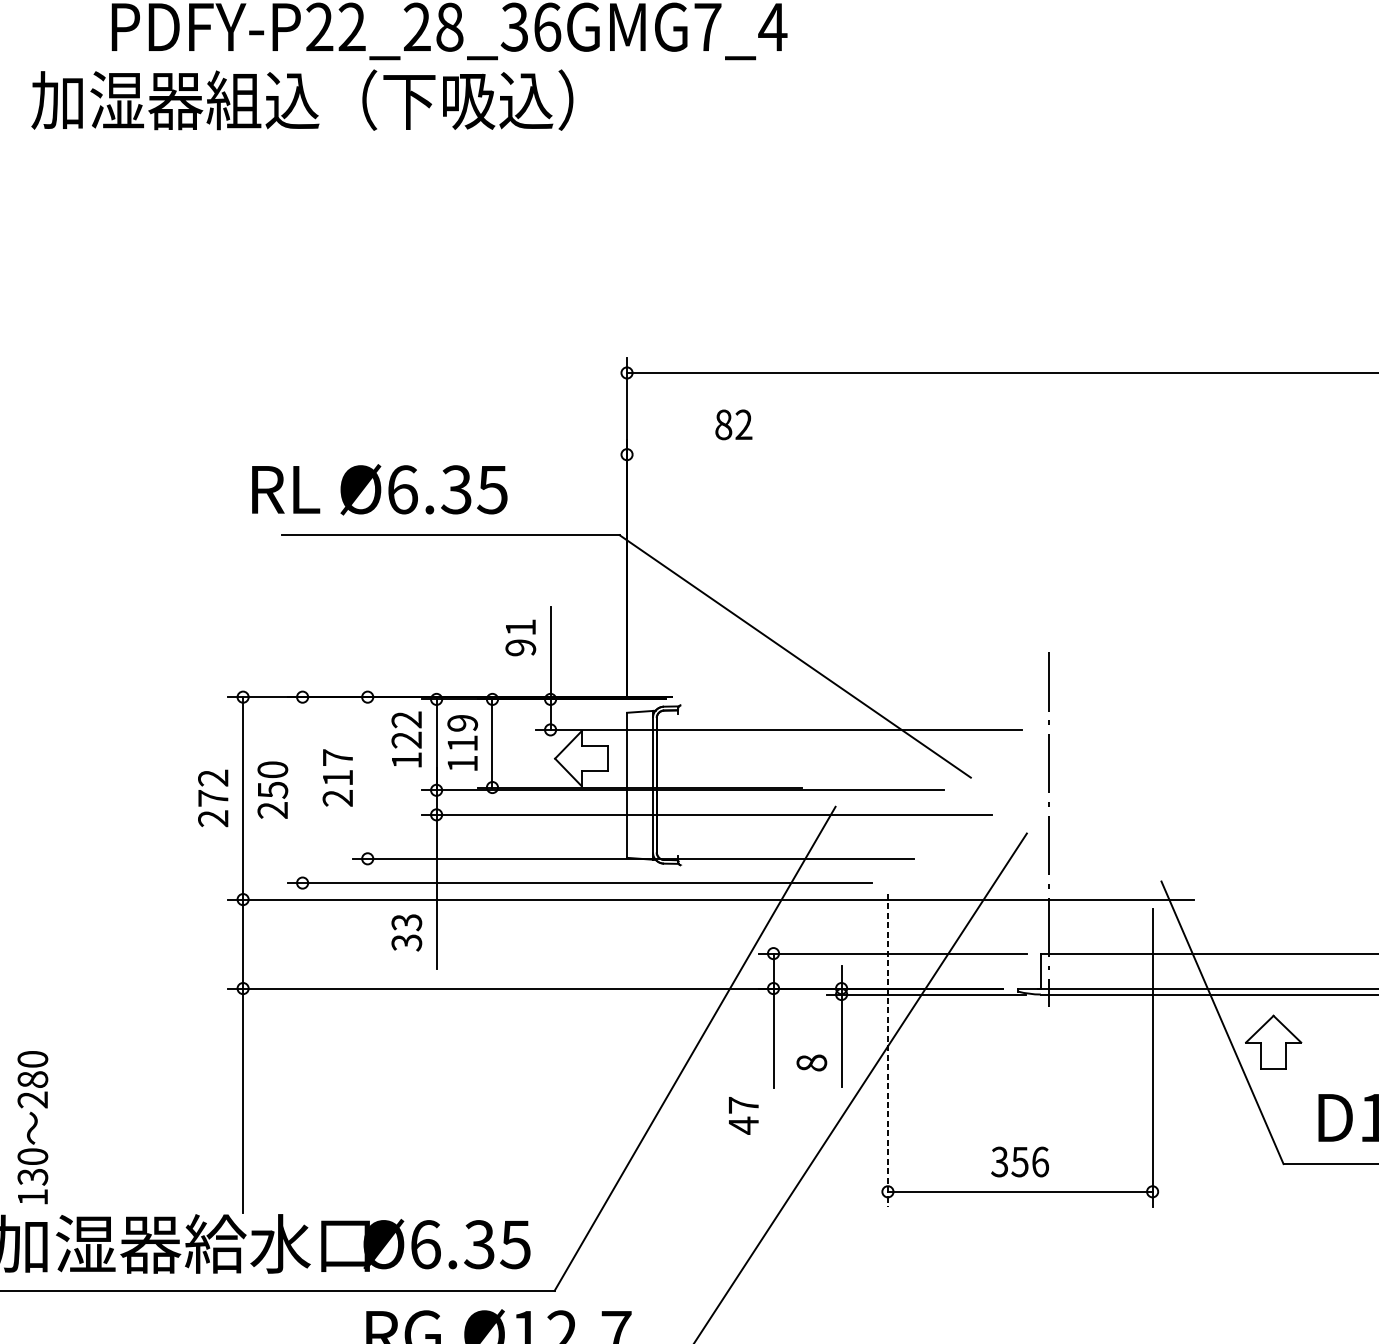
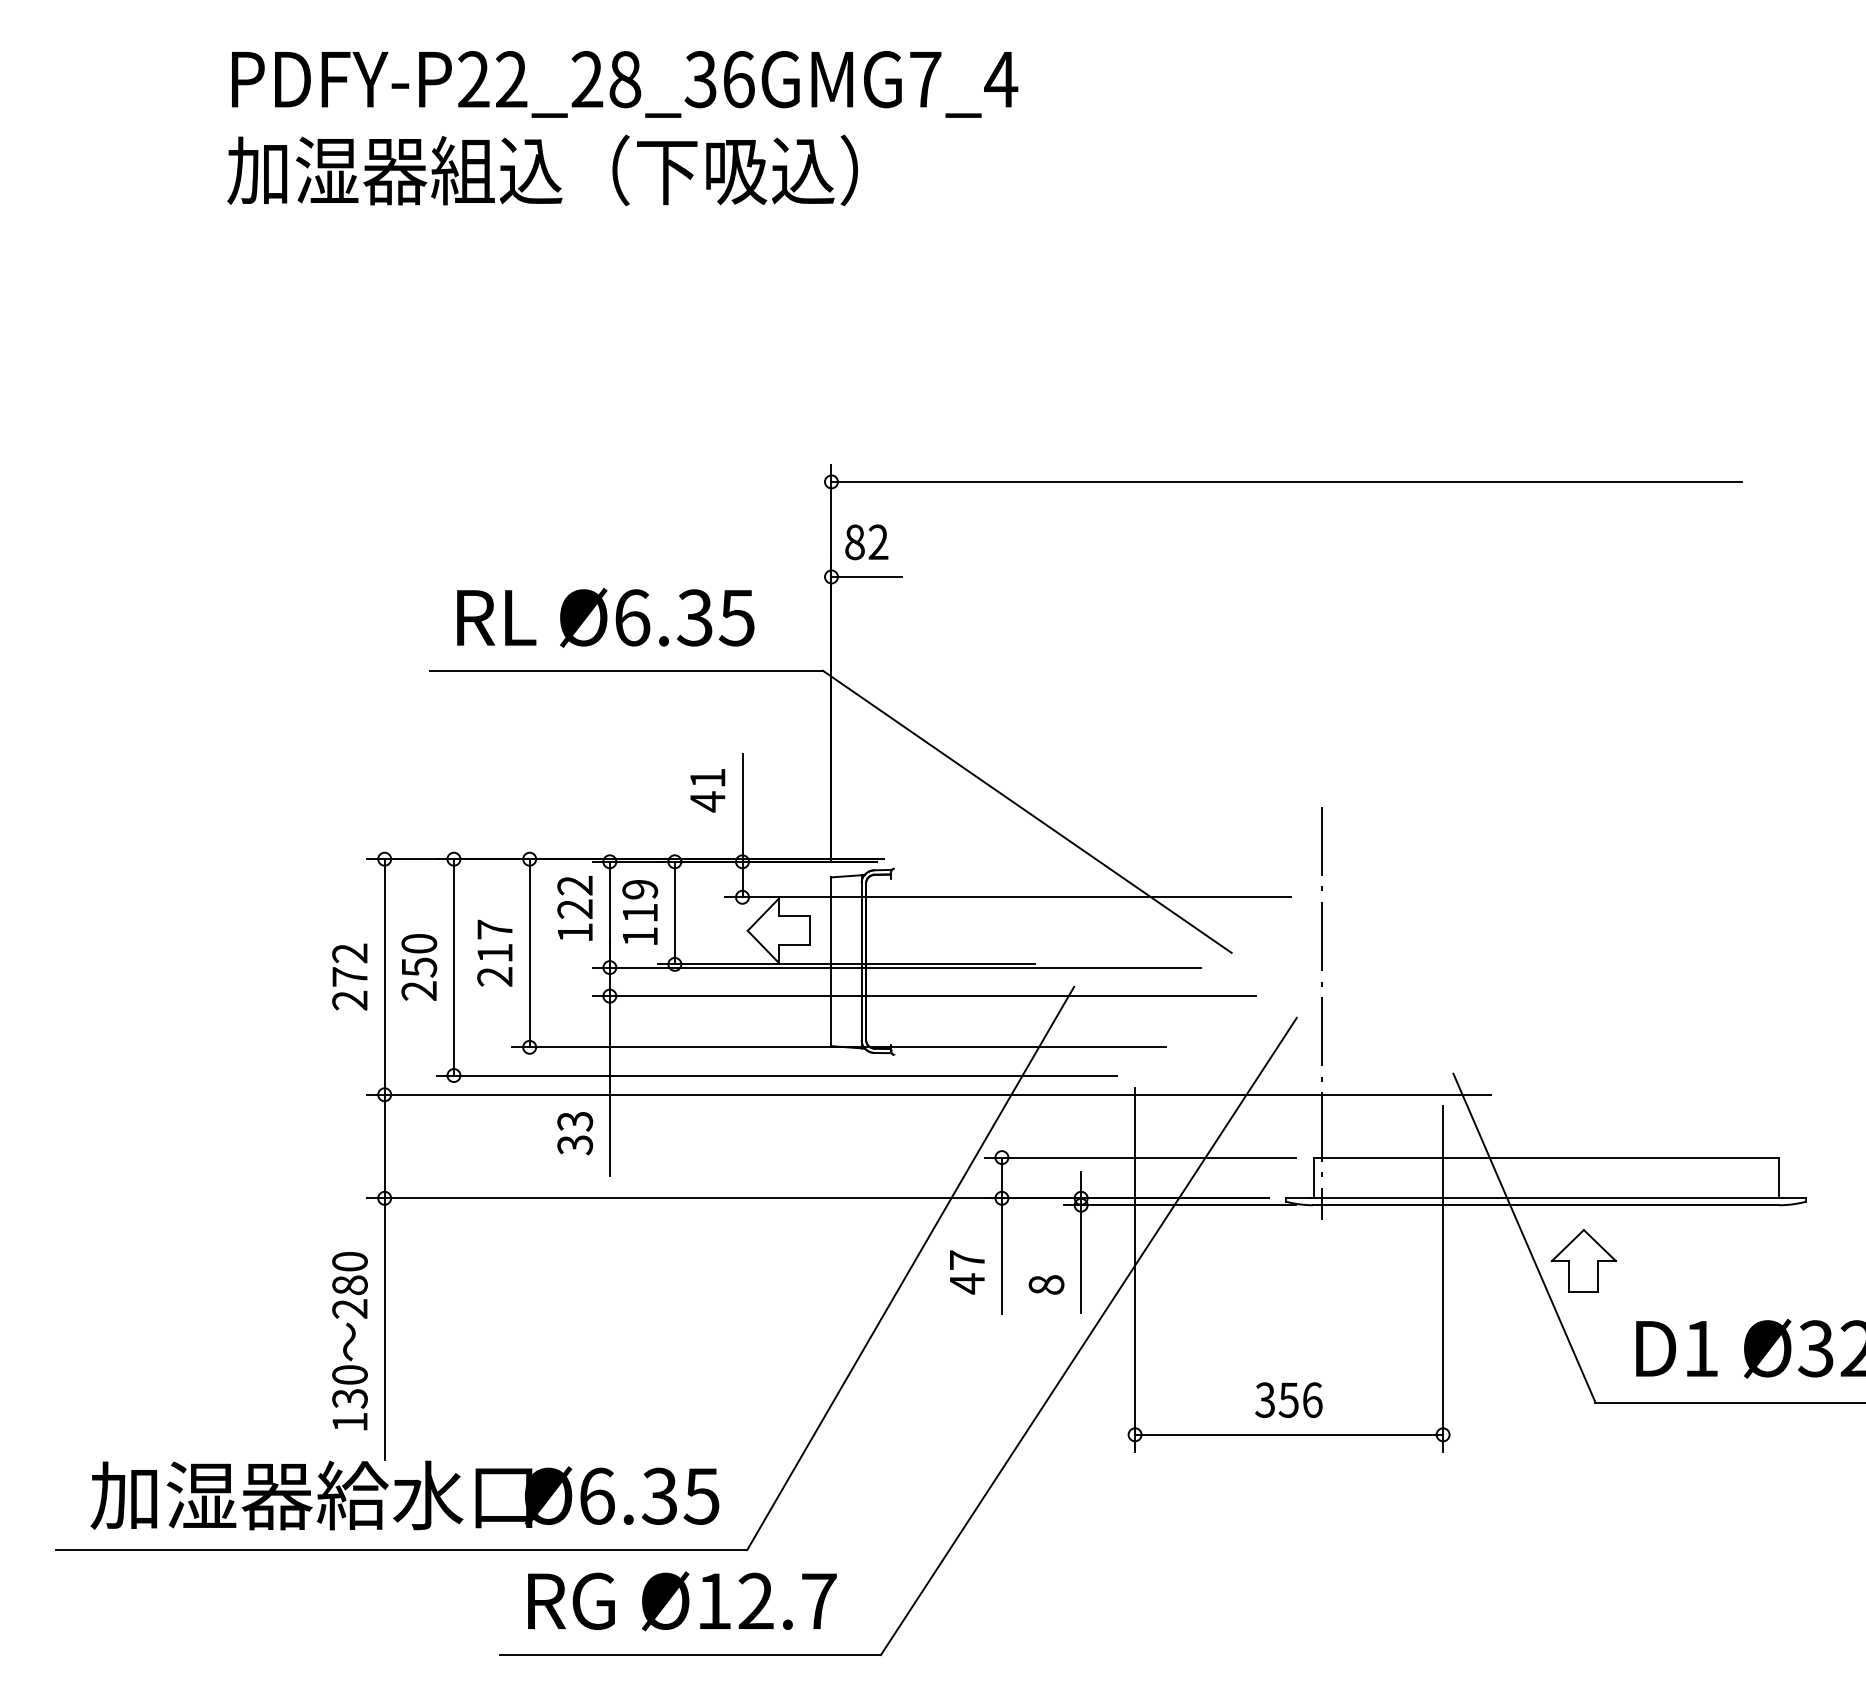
text: (302, 100) -> (542, 170), moved
text: (733, 425) -> (866, 542), moved
line: (657, 454) -> (866, 576), added
text: (379, 489) -> (605, 617), moved
text: (520, 647) -> (707, 801), 91 -> 41
line: (367, 778) -> (529, 953), added
line: (302, 790) -> (453, 967), added
line: (888, 1050) -> (1135, 1270), dashed -> solid
text: (743, 1115) -> (967, 1272), moved
text: (32, 1127) -> (349, 1341), moved

